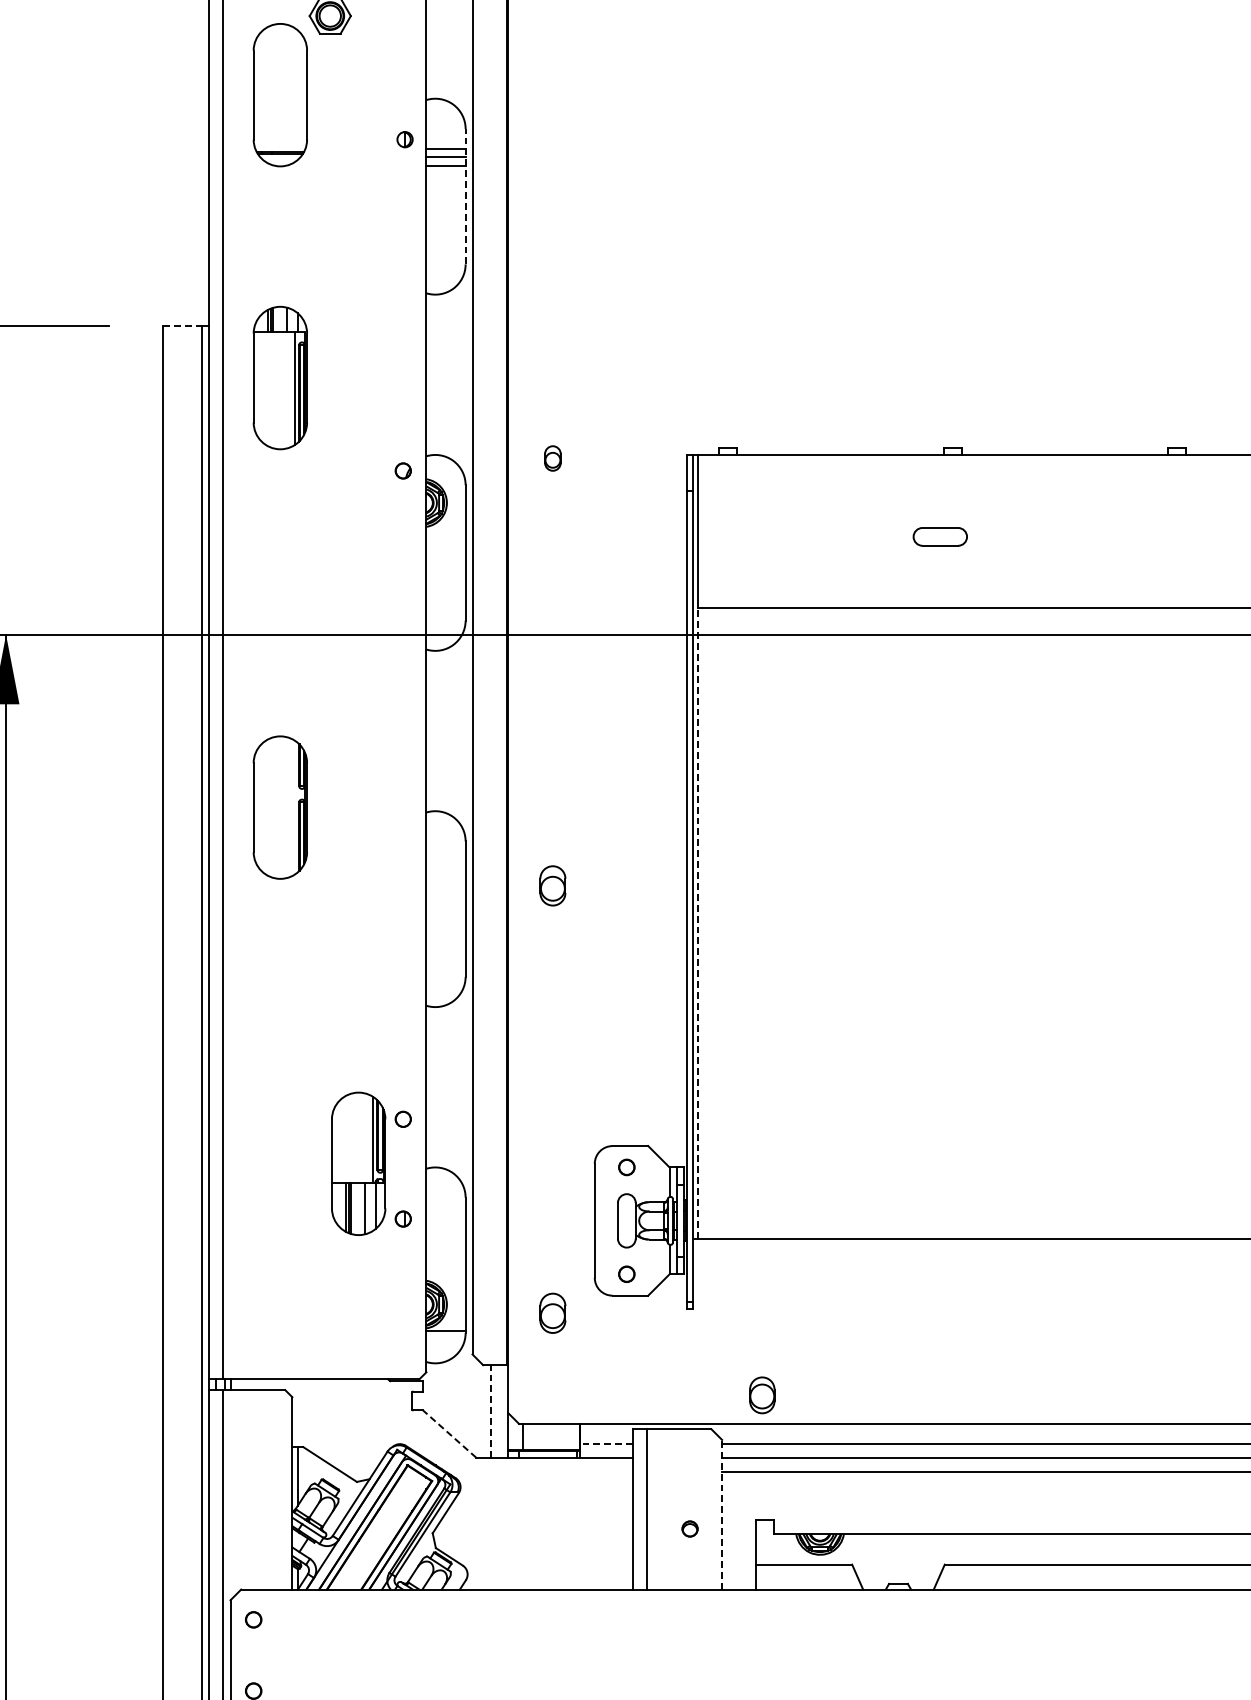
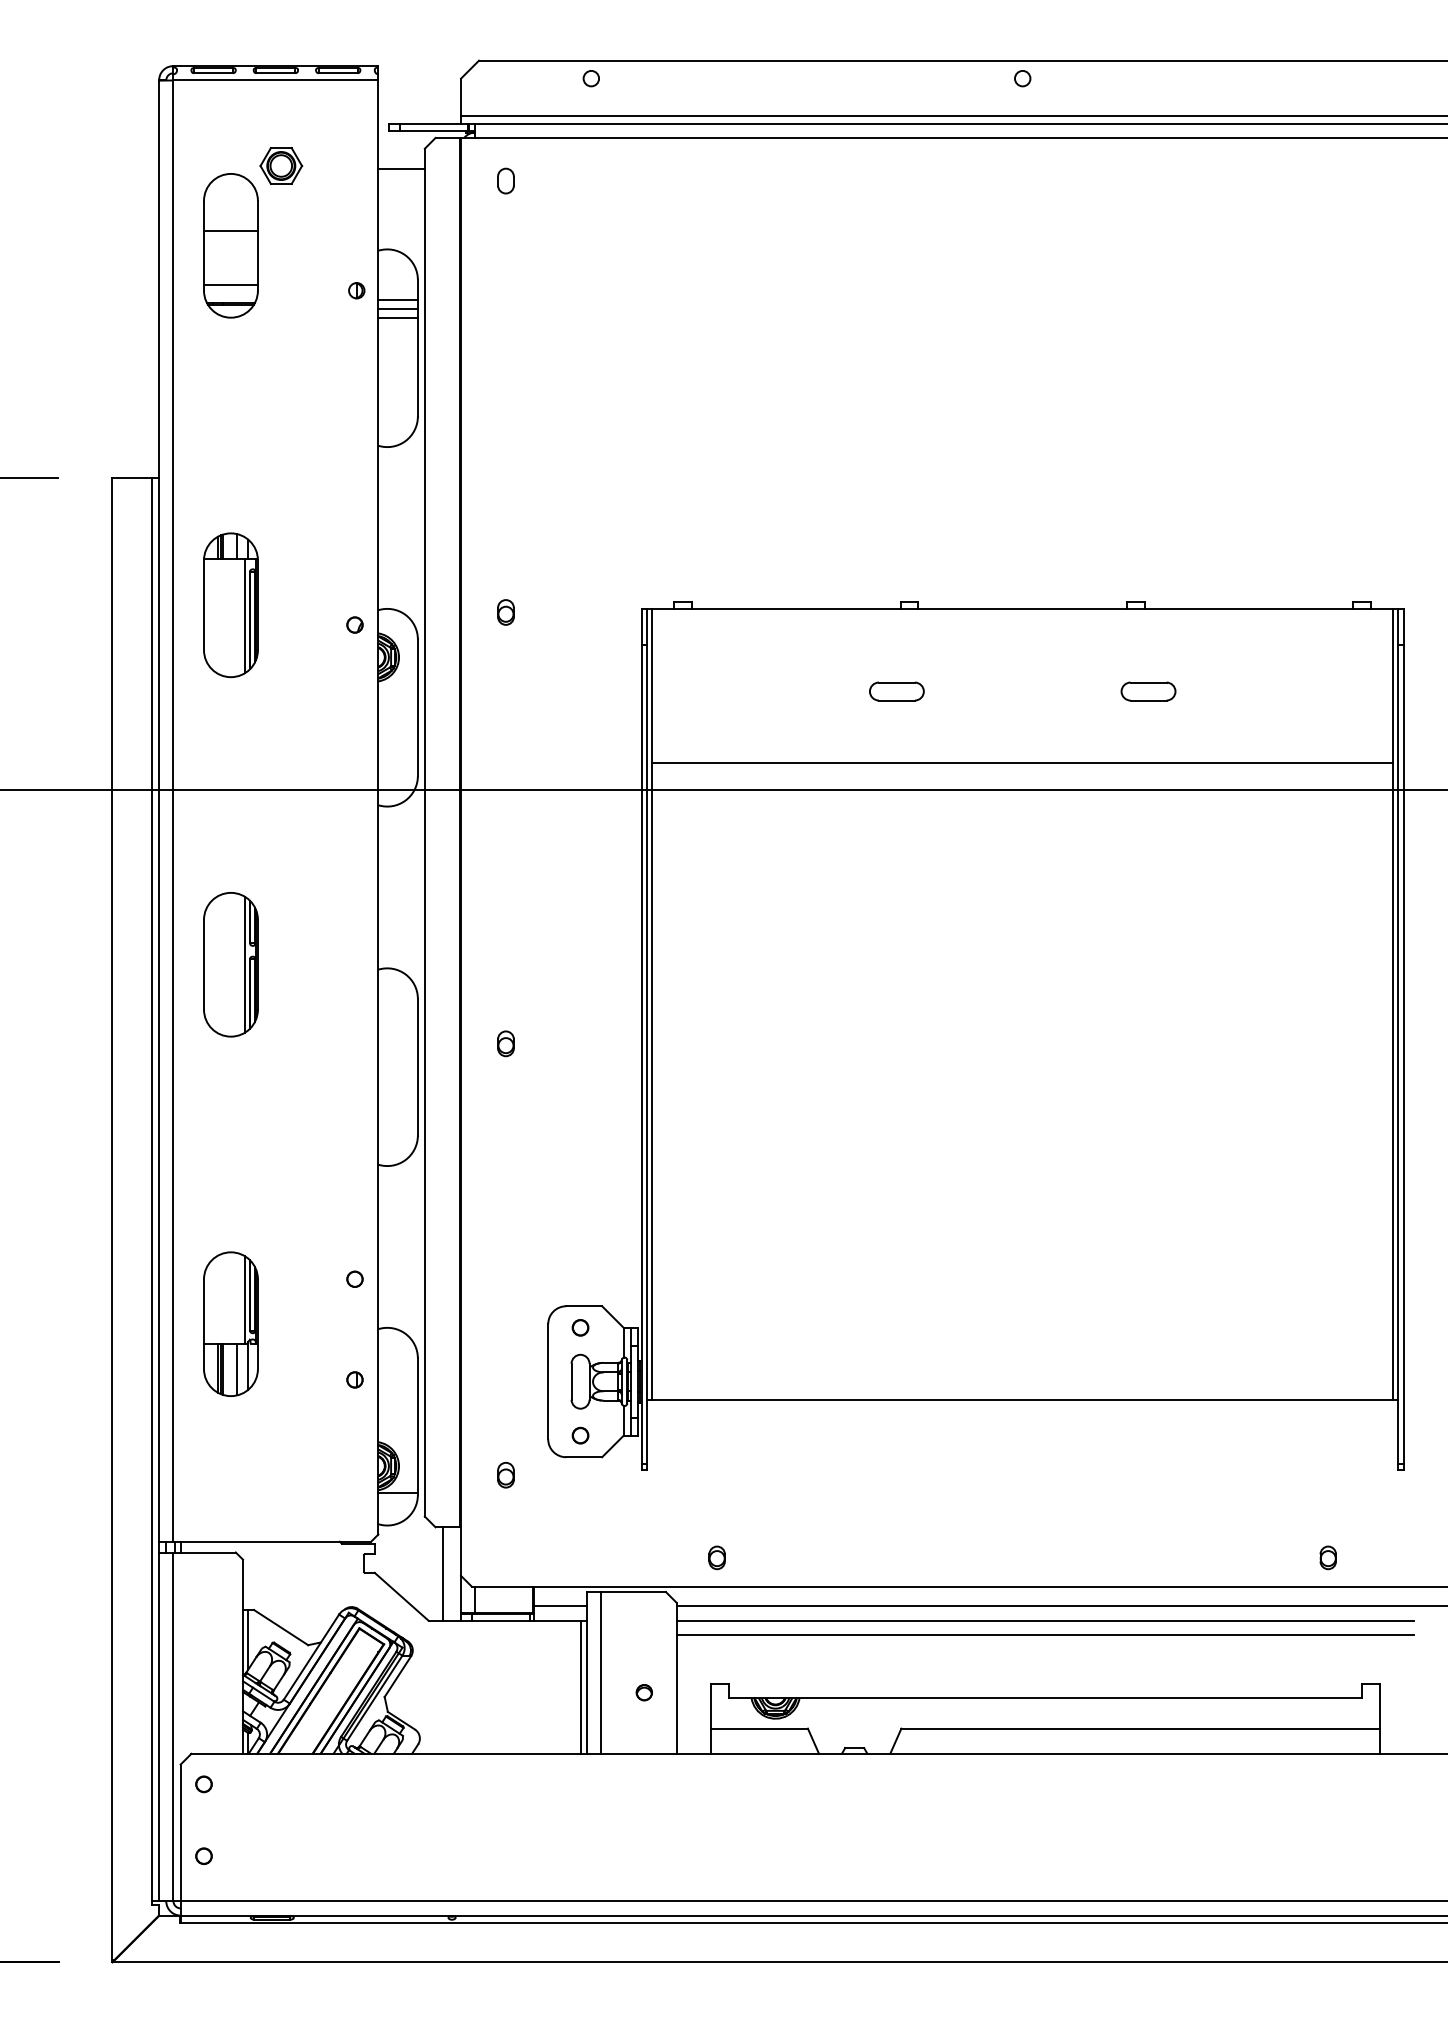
line: (449, 18) -> (401, 168), added
part: (552, 30) -> (505, 180), added
line: (279, 80) -> (230, 231), added
line: (279, 134) -> (230, 285), added
line: (465, 195) -> (417, 347), dashed -> solid
line: (182, 325) -> (132, 478), dashed -> solid
part: (279, 378) -> (230, 605), moved
part: (1189, 536) -> (1148, 691), added
line: (294, 807) -> (245, 964), added
part: (552, 885) -> (505, 1043), size x0.62
line: (698, 923) -> (652, 1081), dashed -> solid
part: (358, 1163) -> (230, 1323), moved
part: (552, 1313) -> (505, 1475), size x0.62
part: (761, 1395) -> (716, 1557), size x0.62
line: (491, 1411) -> (443, 1574), dashed -> solid
line: (449, 1433) -> (401, 1596), dashed -> solid
line: (606, 1443) -> (560, 1606), dashed -> solid
line: (721, 1513) -> (676, 1677), dashed -> solid
line: (627, 1522) -> (581, 1686), added

